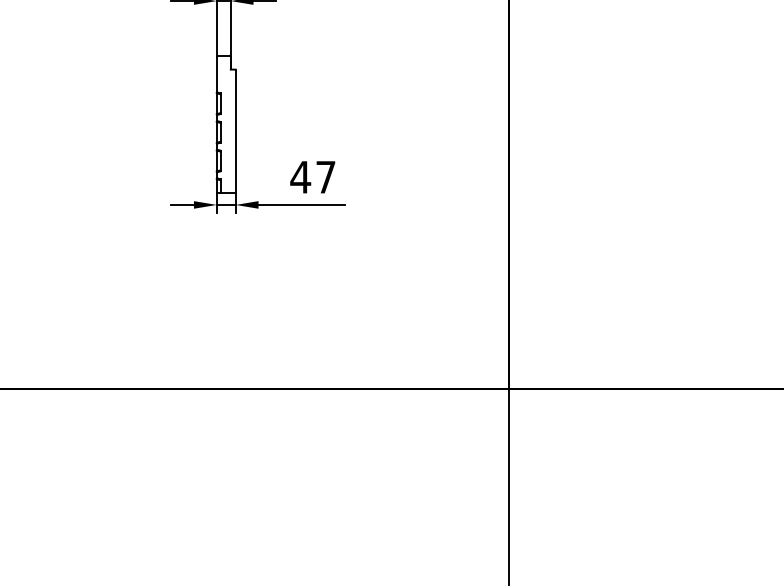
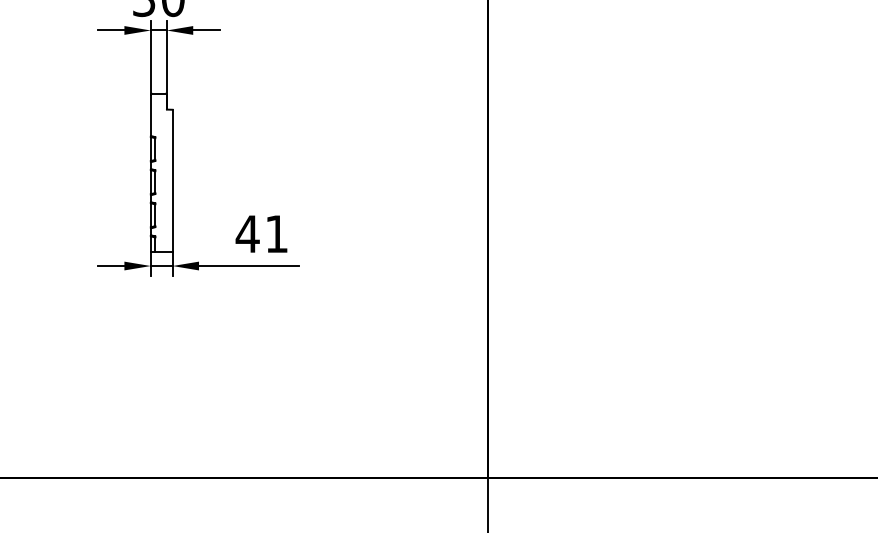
text: (325, 177) -> (276, 234), 47 -> 41

